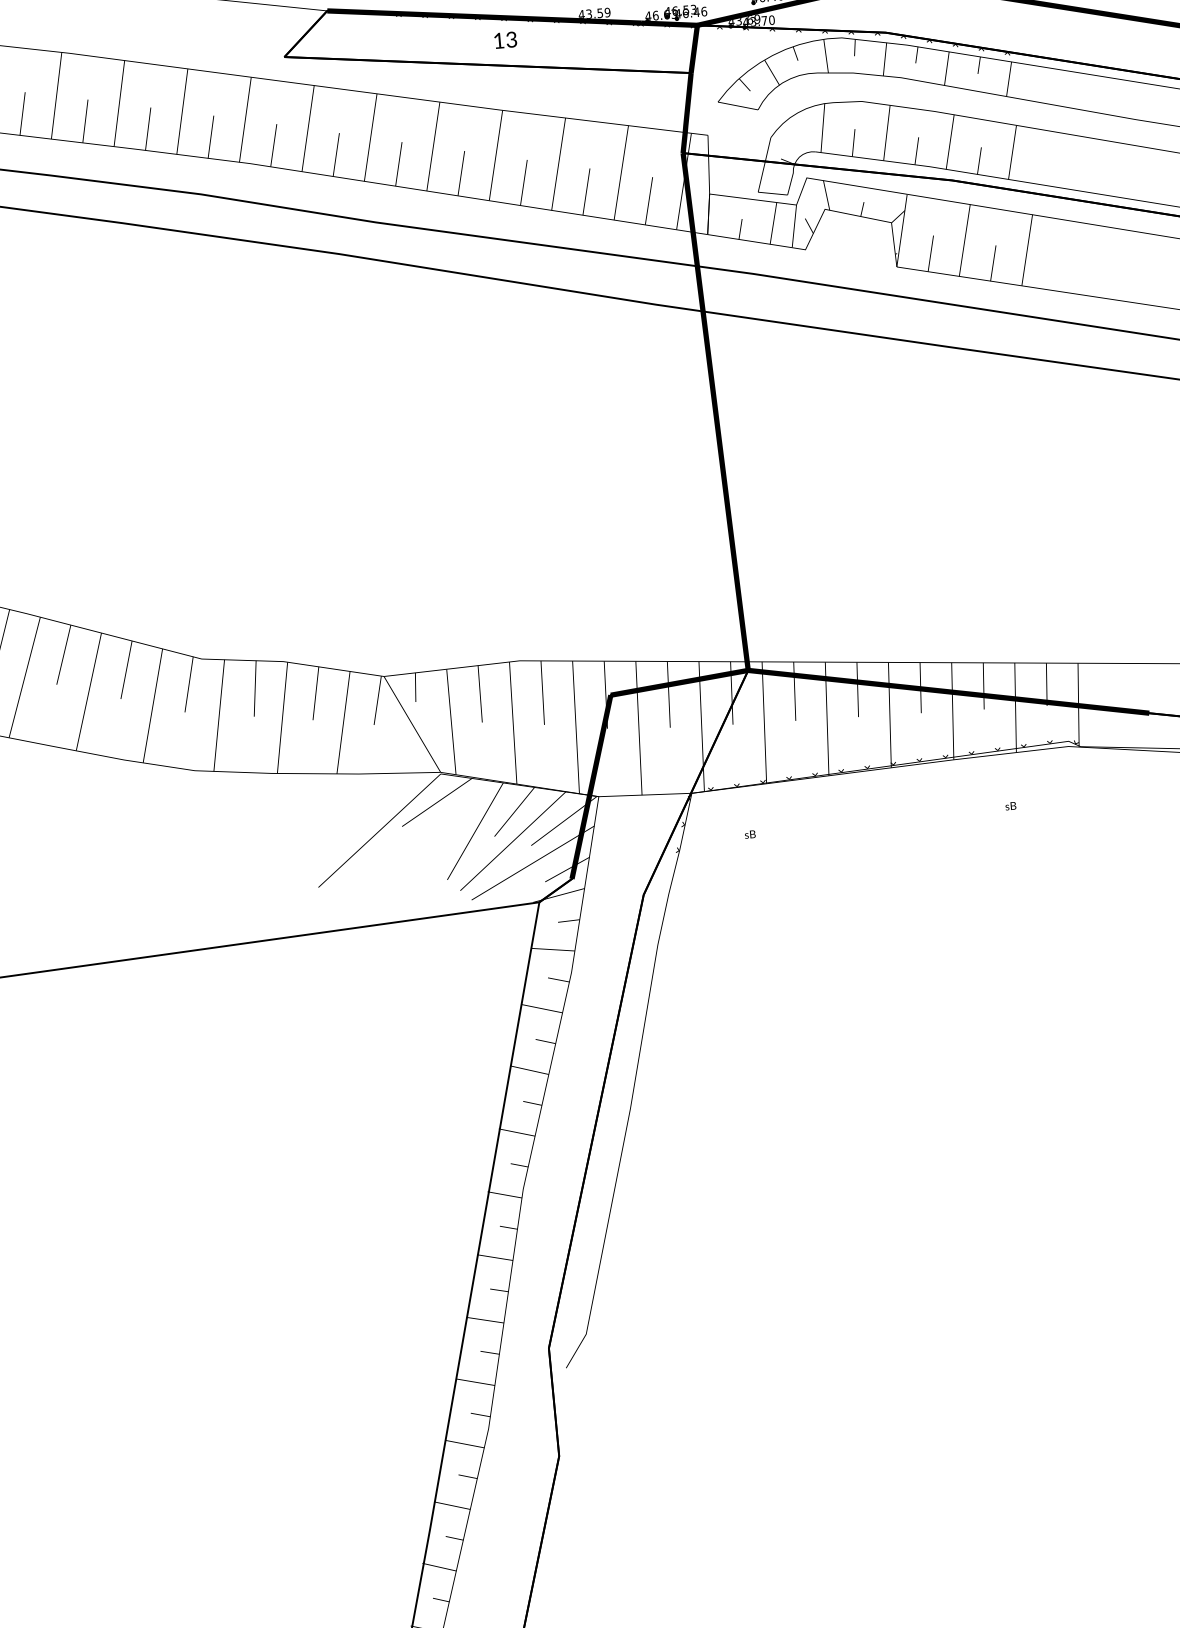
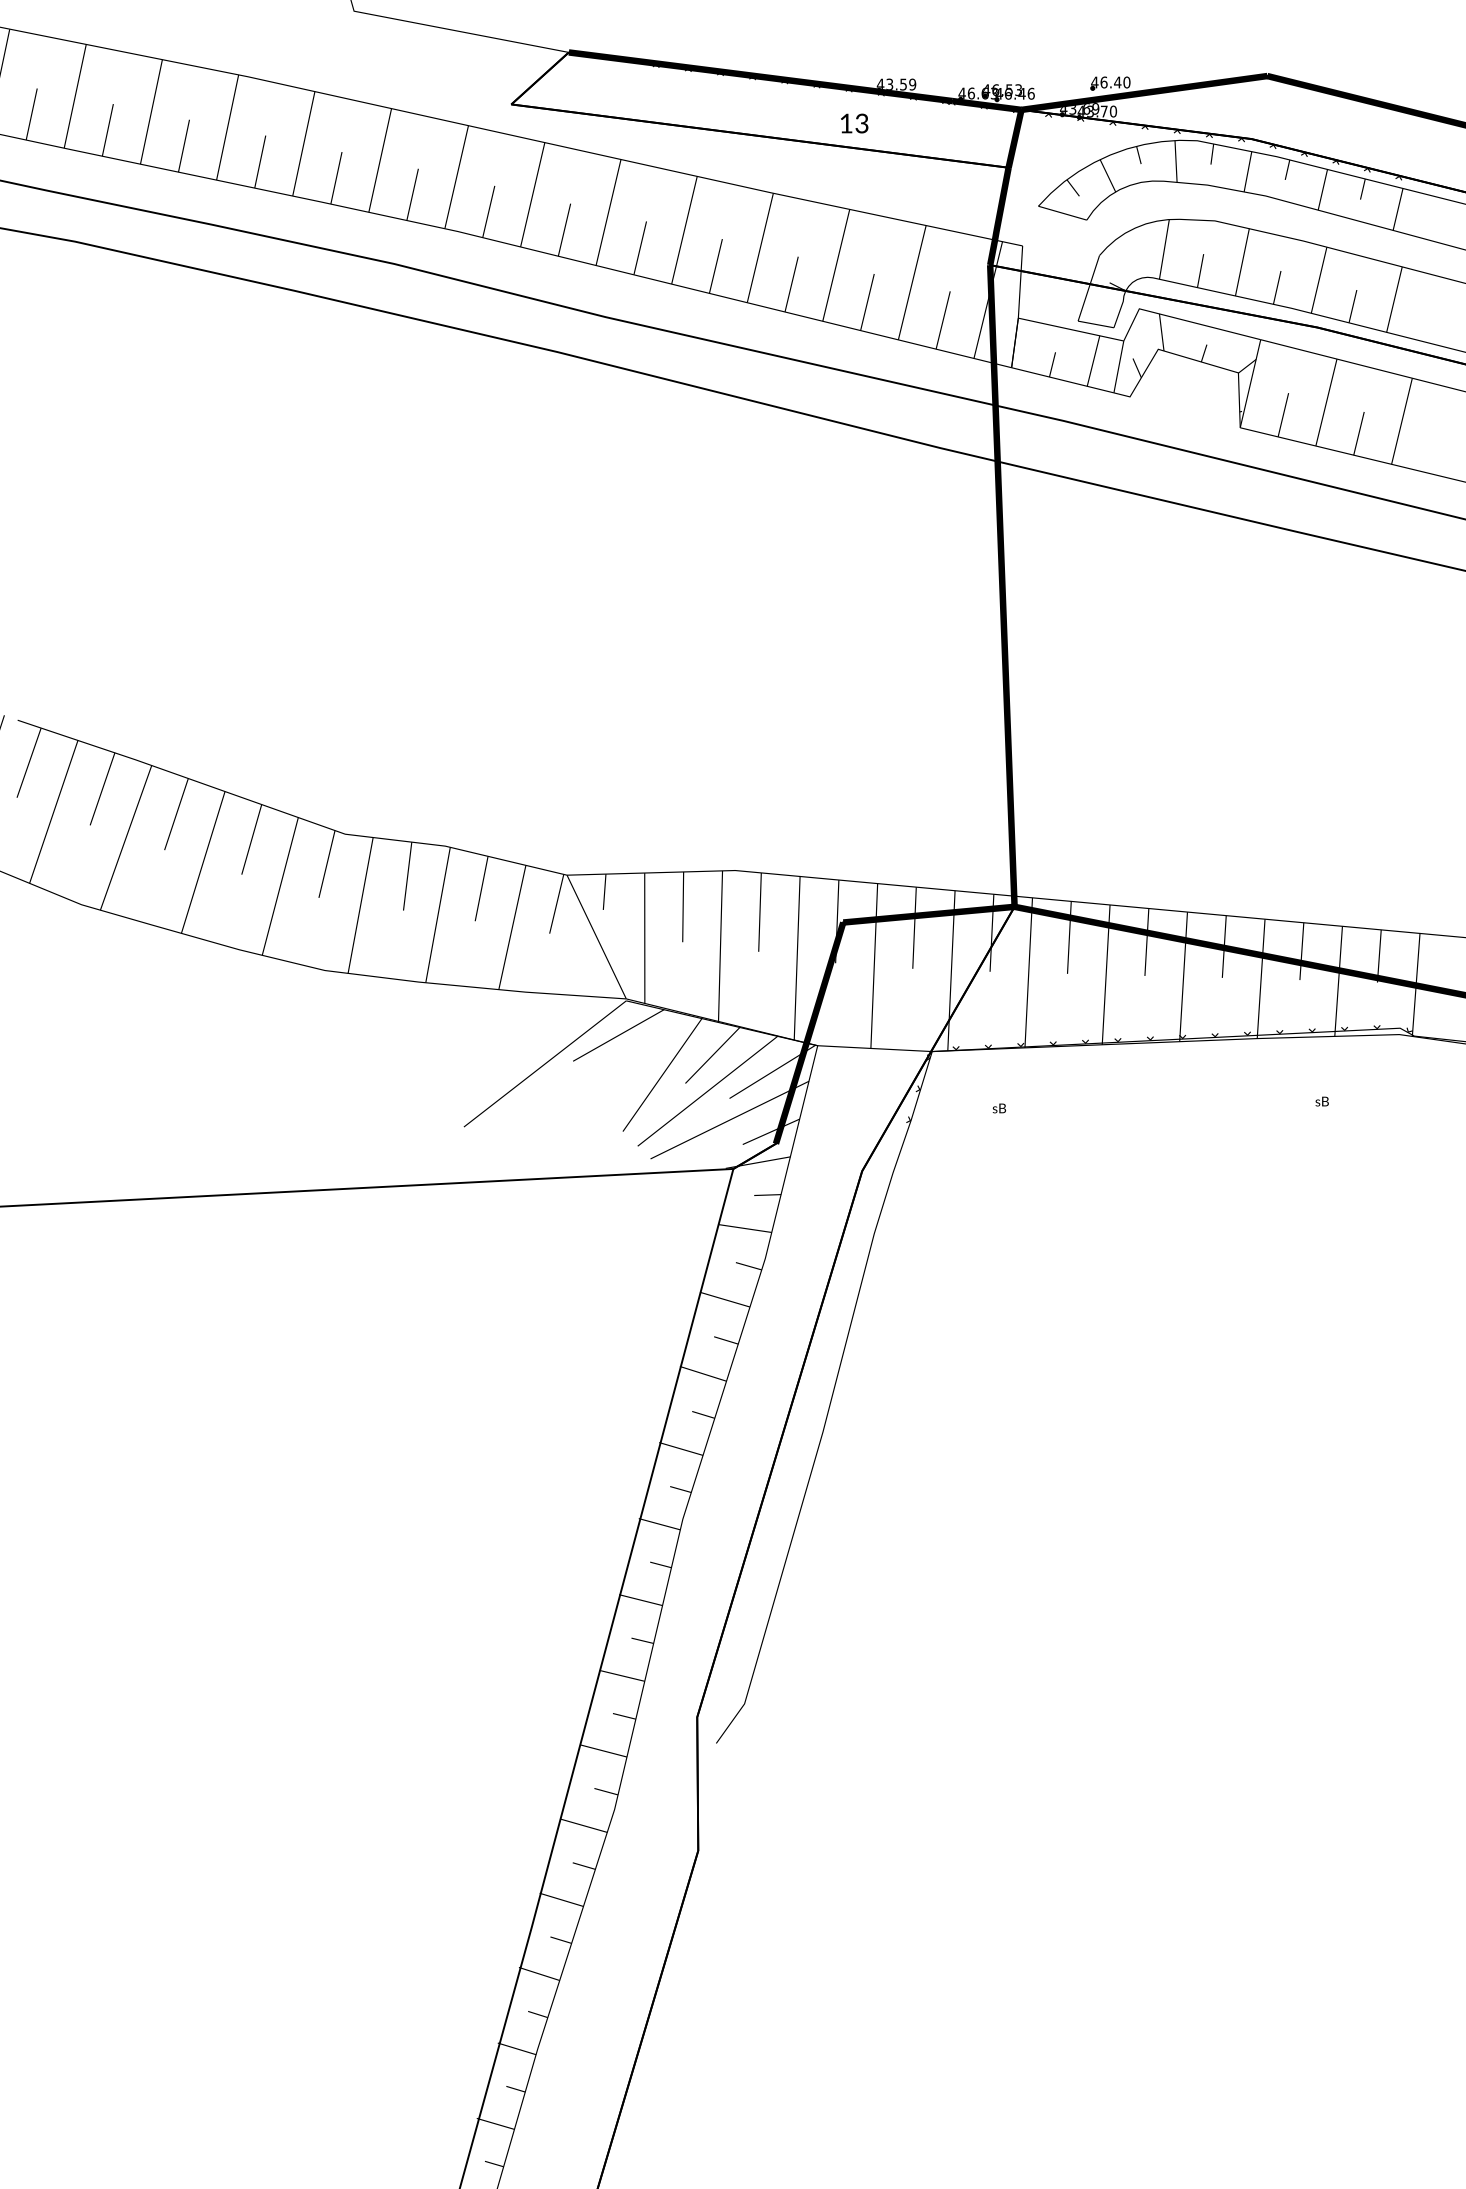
text: (505, 40) -> (854, 123), moved

